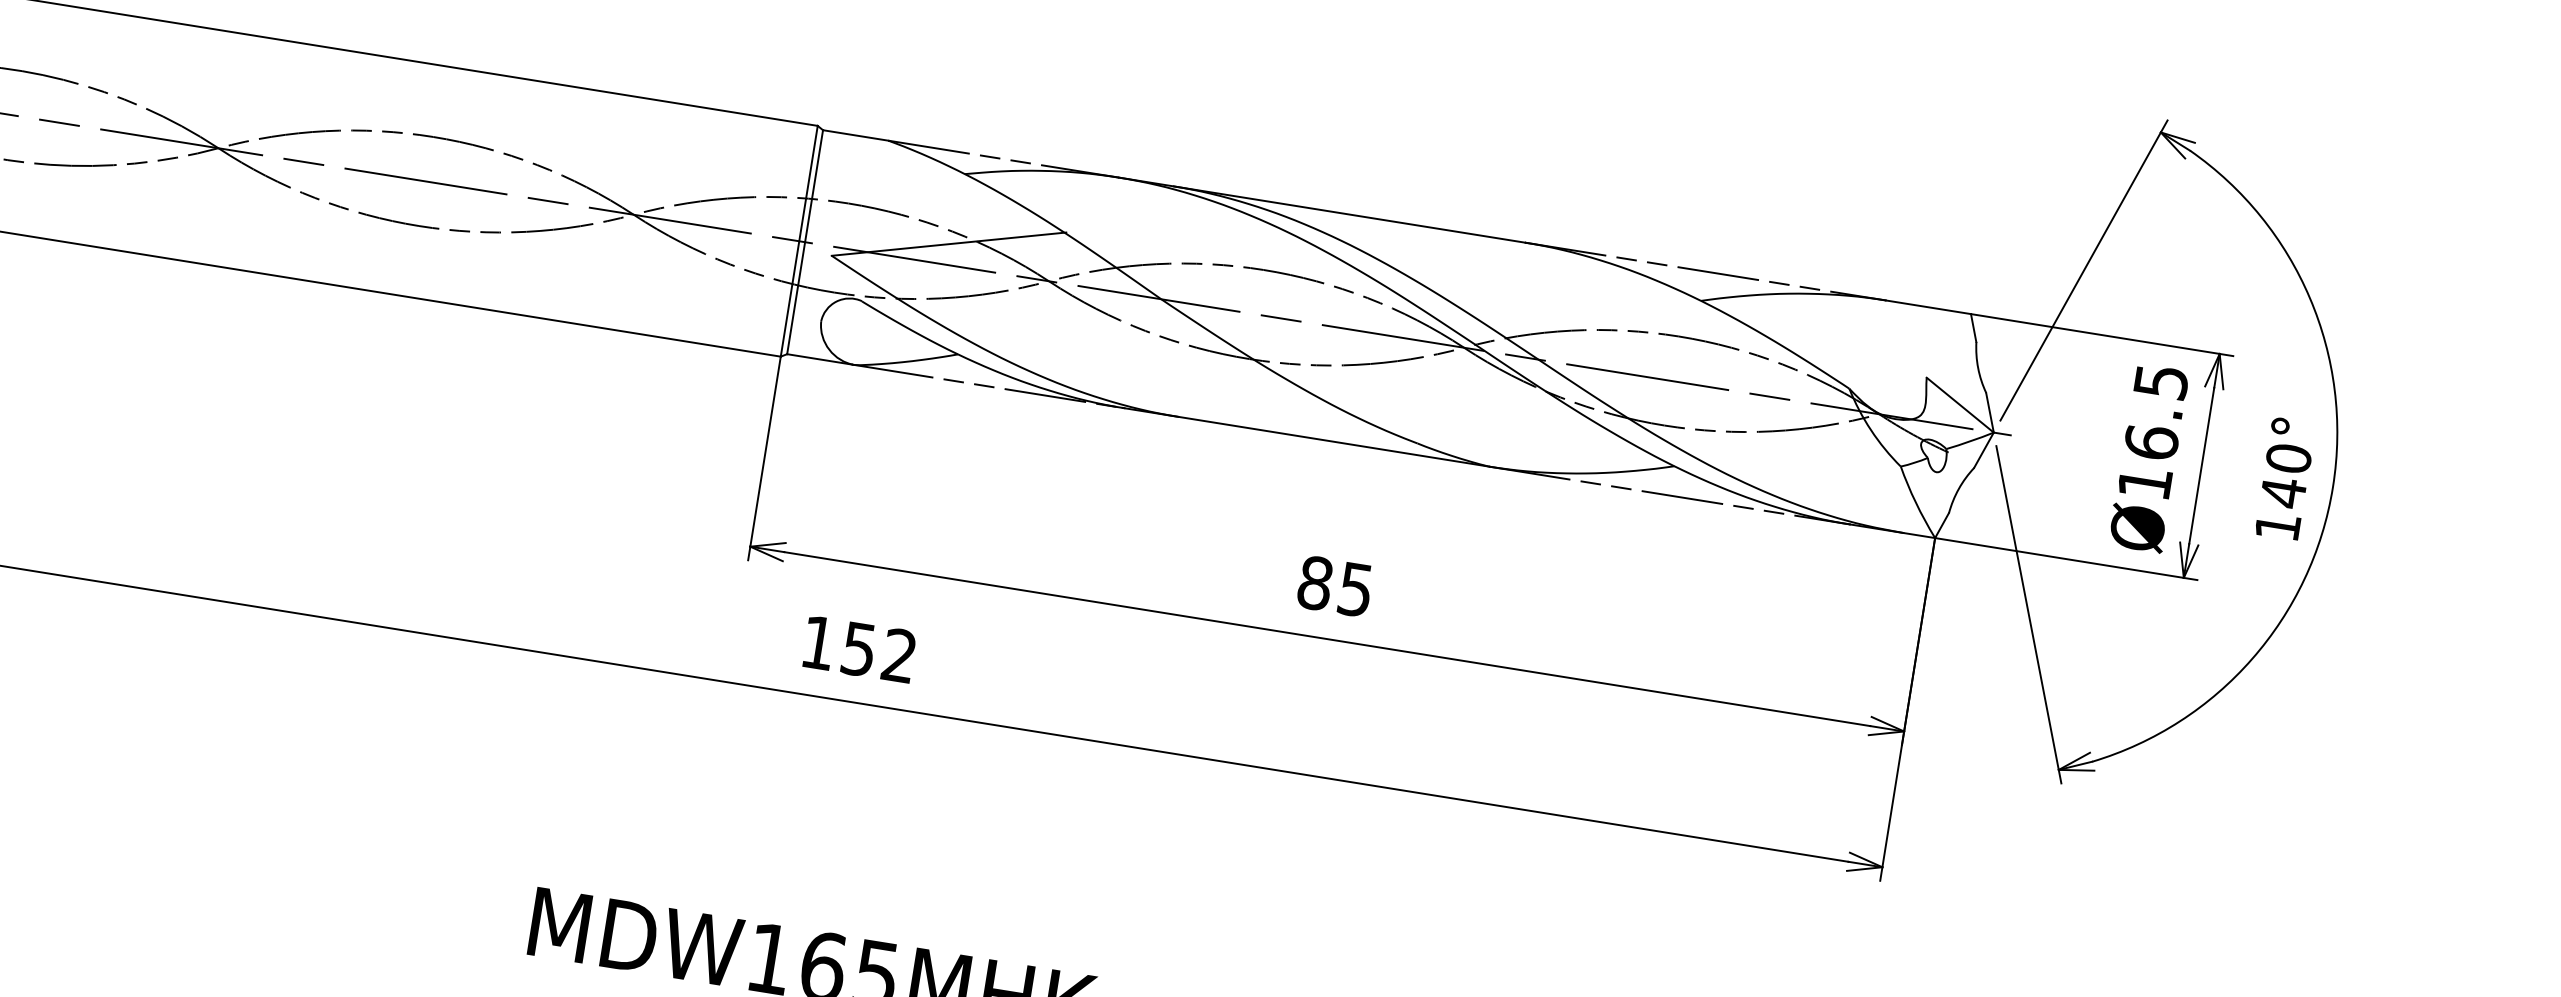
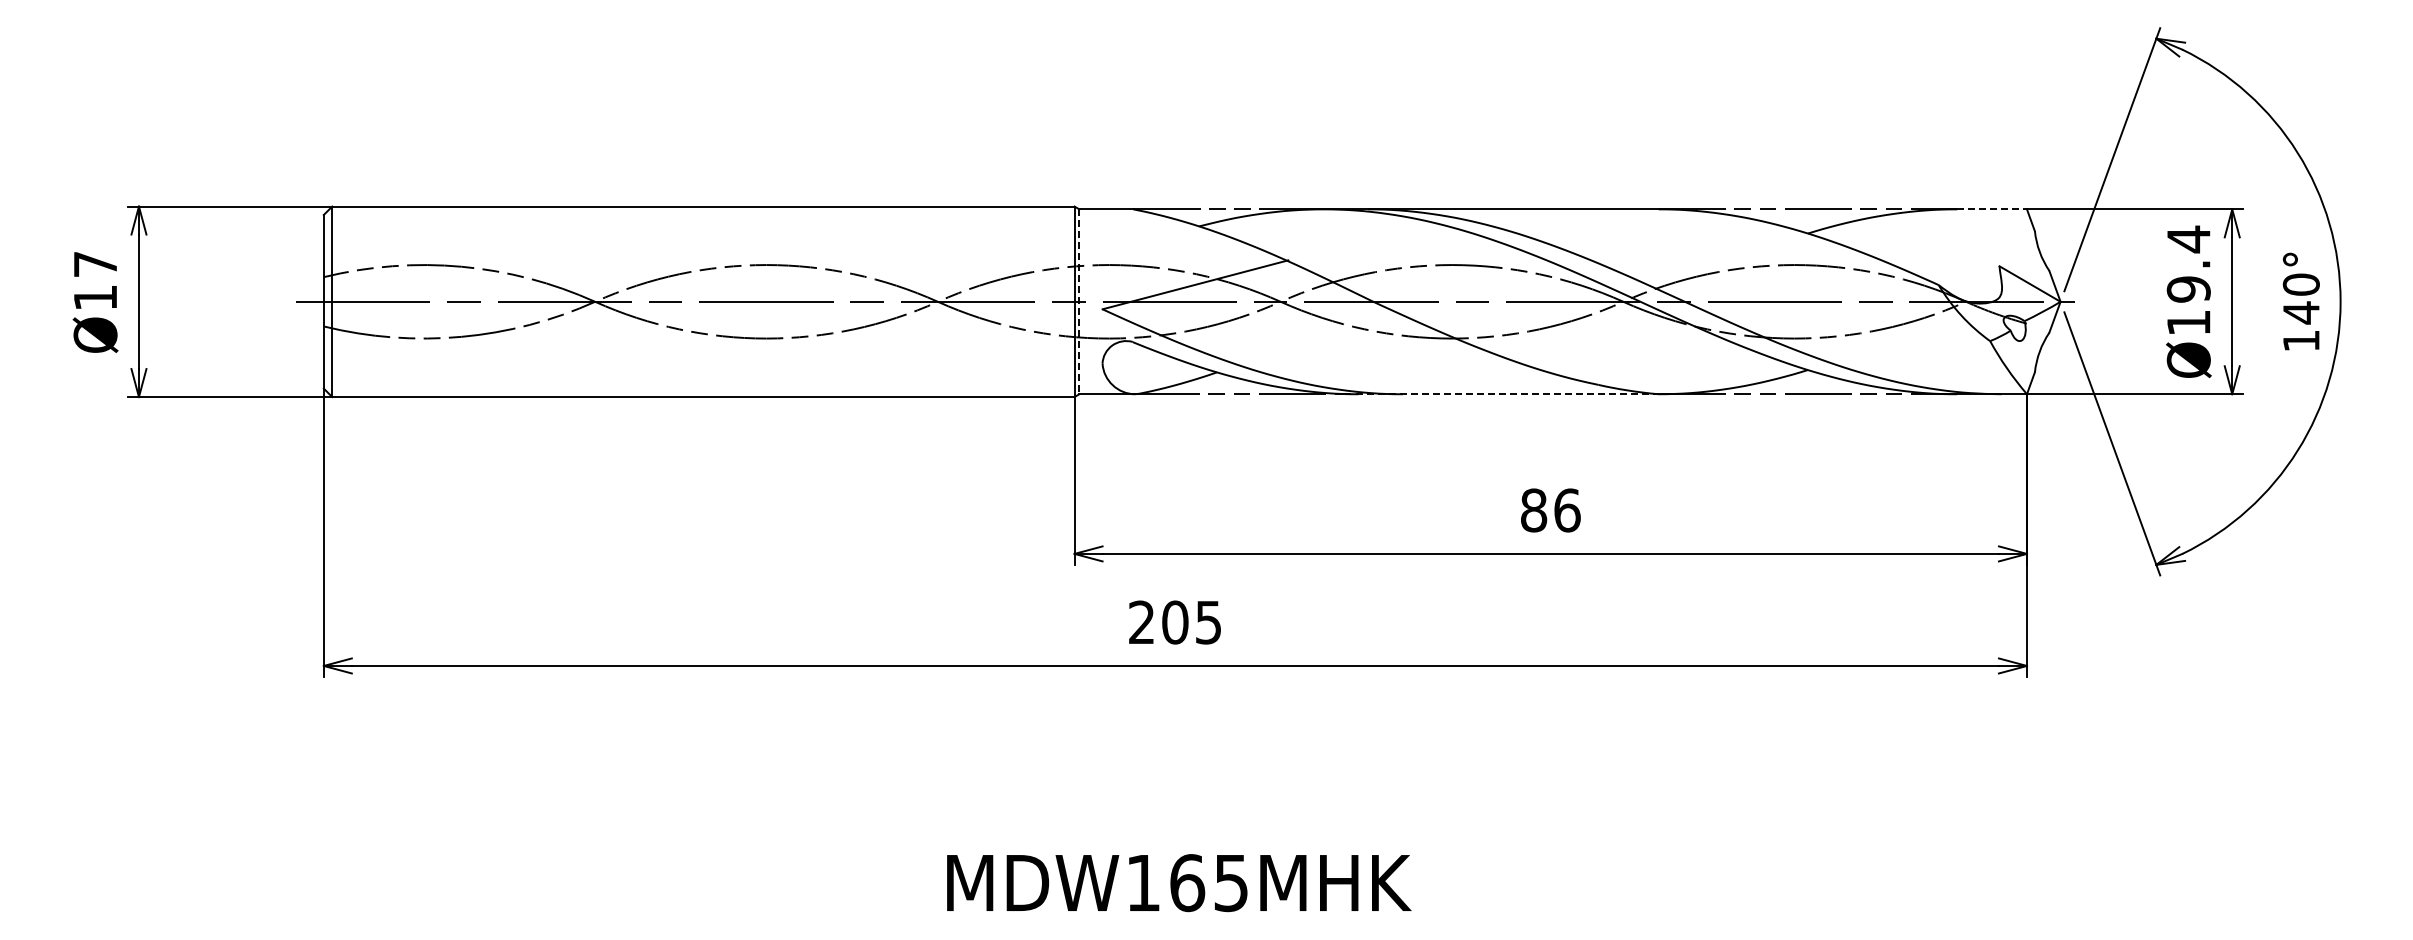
line: (805, 243) -> (1079, 302), solid -> dashed
line: (1929, 307) -> (1992, 209), solid -> dashed
text: (2156, 411) -> (2188, 263), Ø16.5 -> Ø19.4
line: (1306, 437) -> (1508, 394), solid -> dashed
text: (1355, 589) -> (1567, 510), 85 -> 86
text: (858, 649) -> (1174, 622), 152 -> 205

